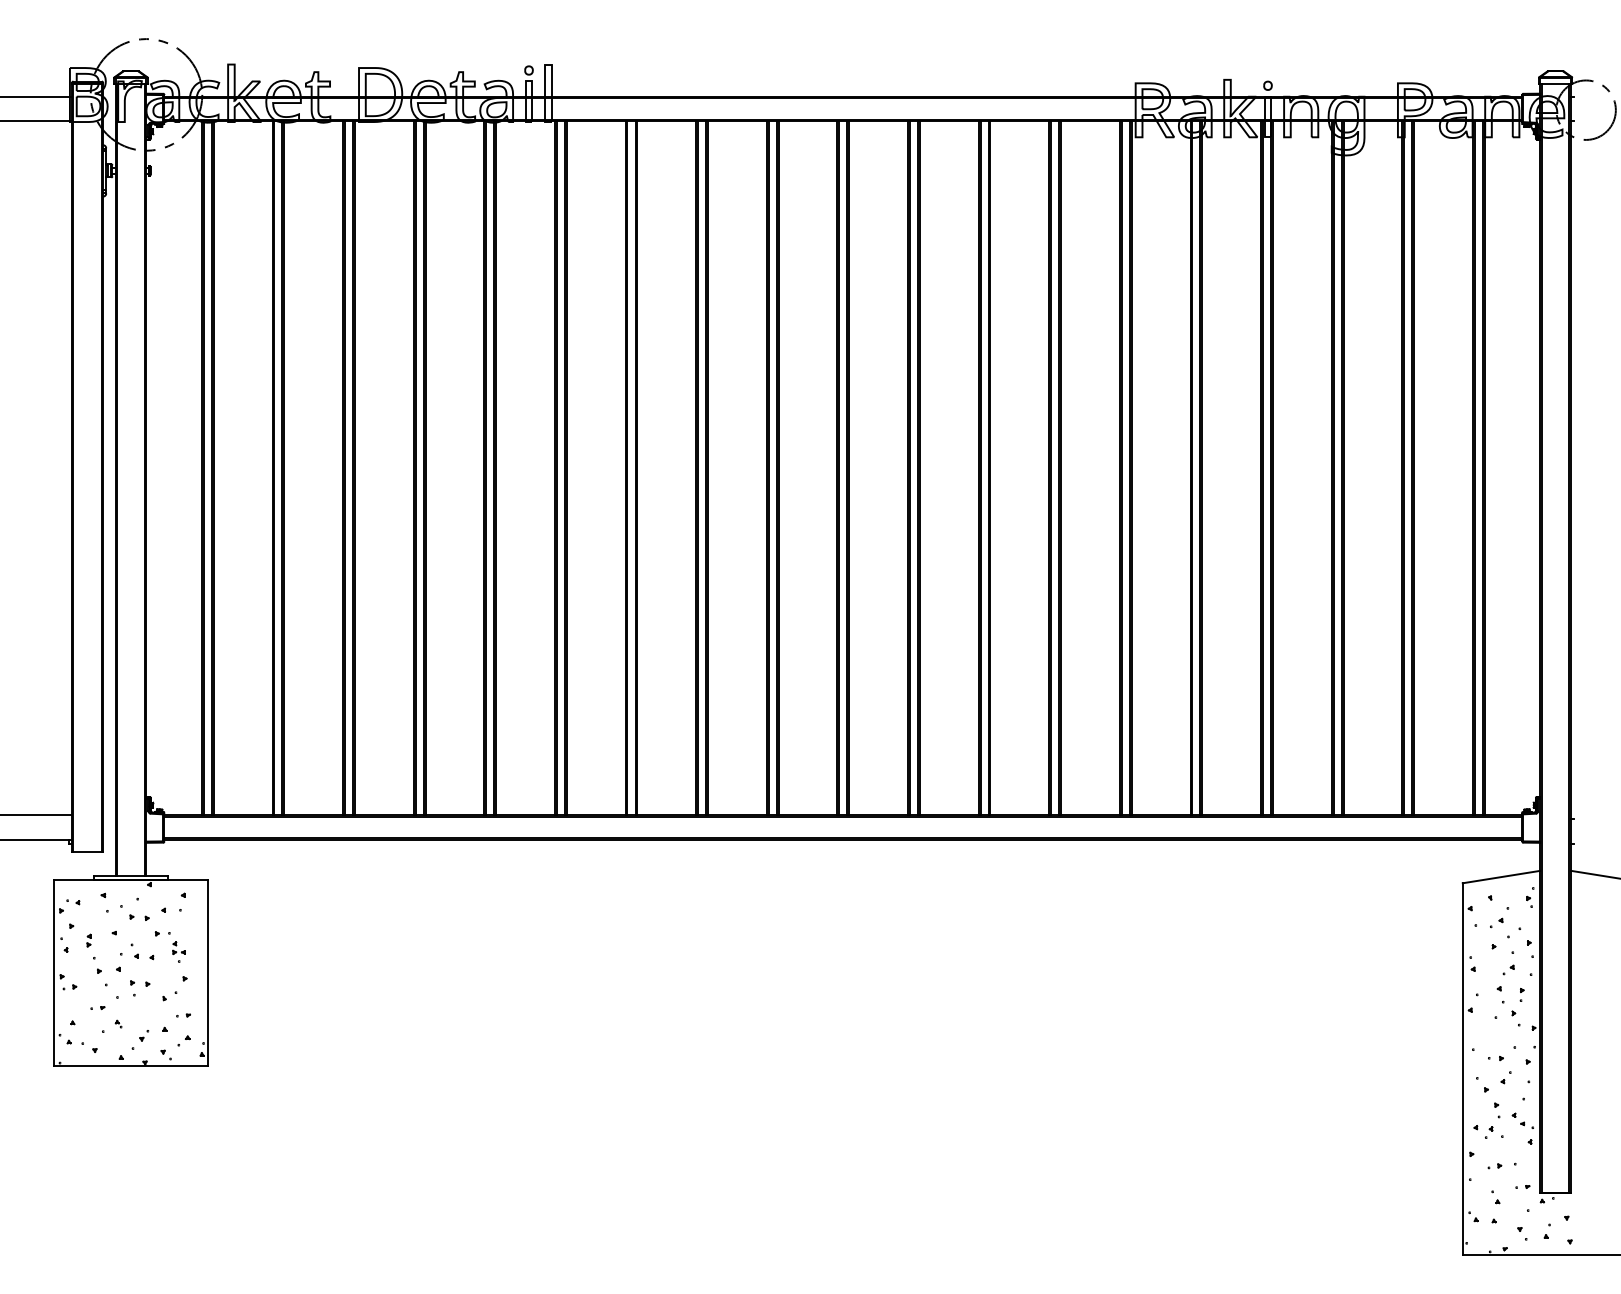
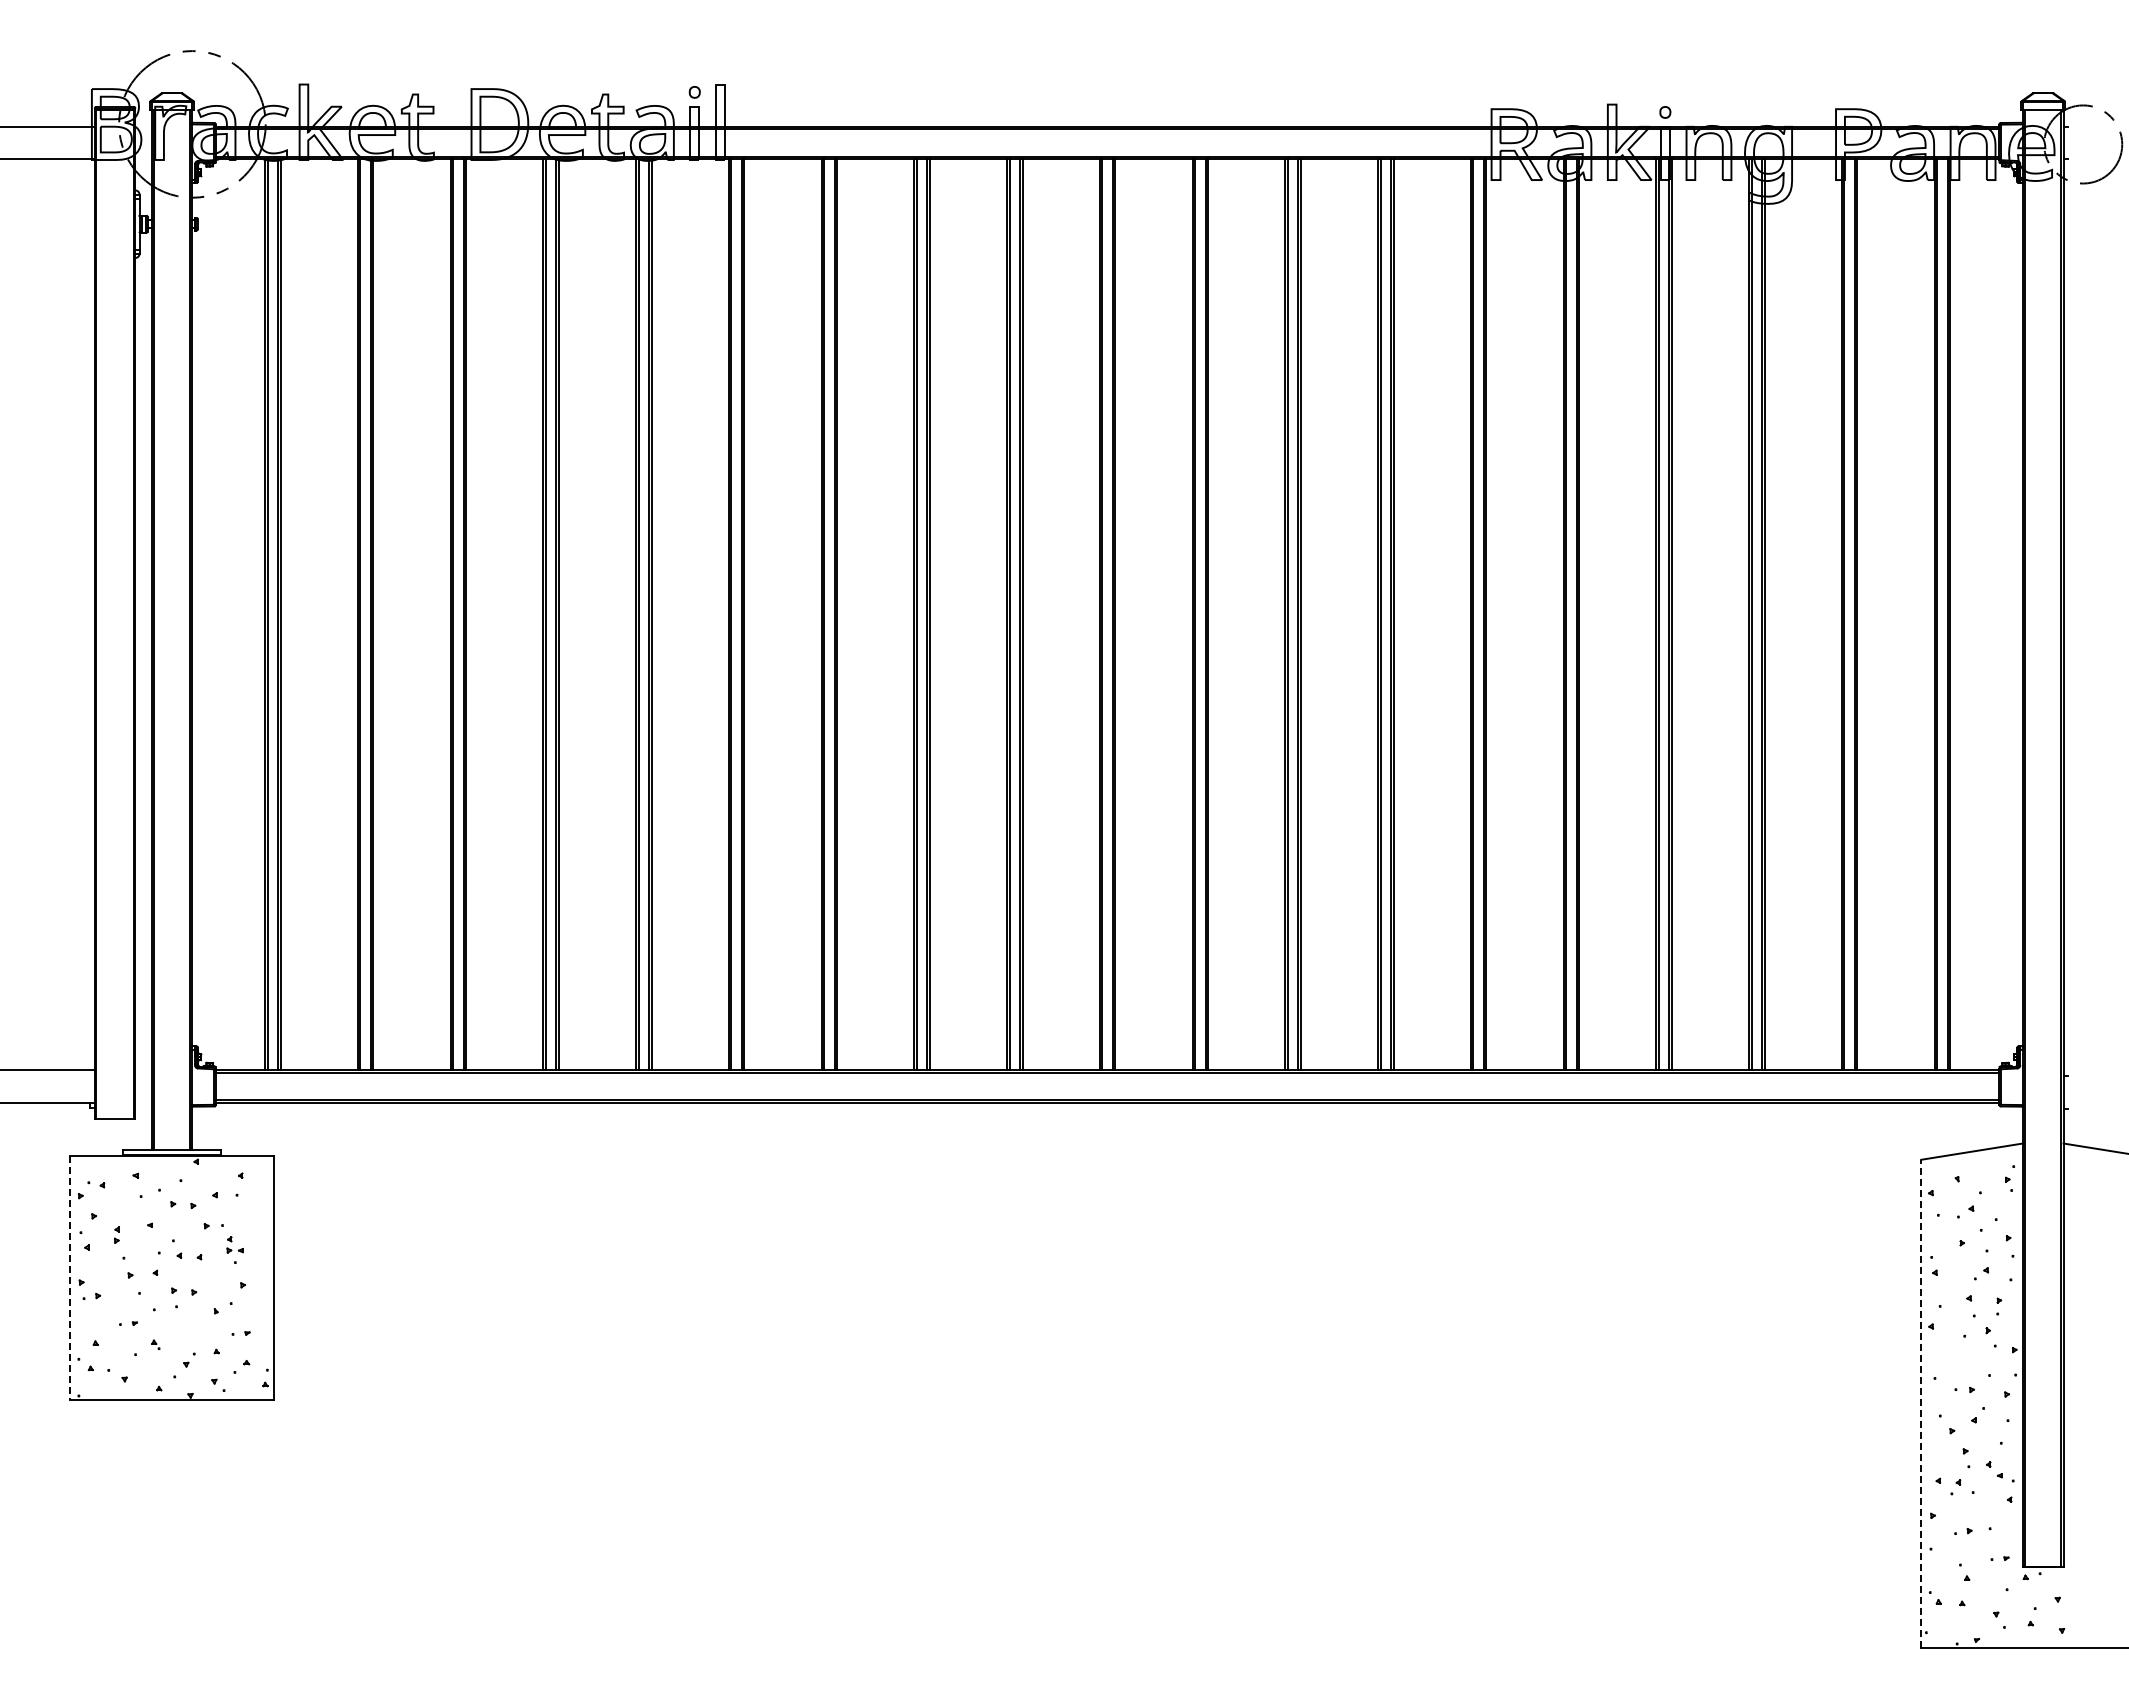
line: (53, 973) -> (70, 1278), solid -> dashed
line: (1463, 1068) -> (1921, 1403), solid -> dashed

